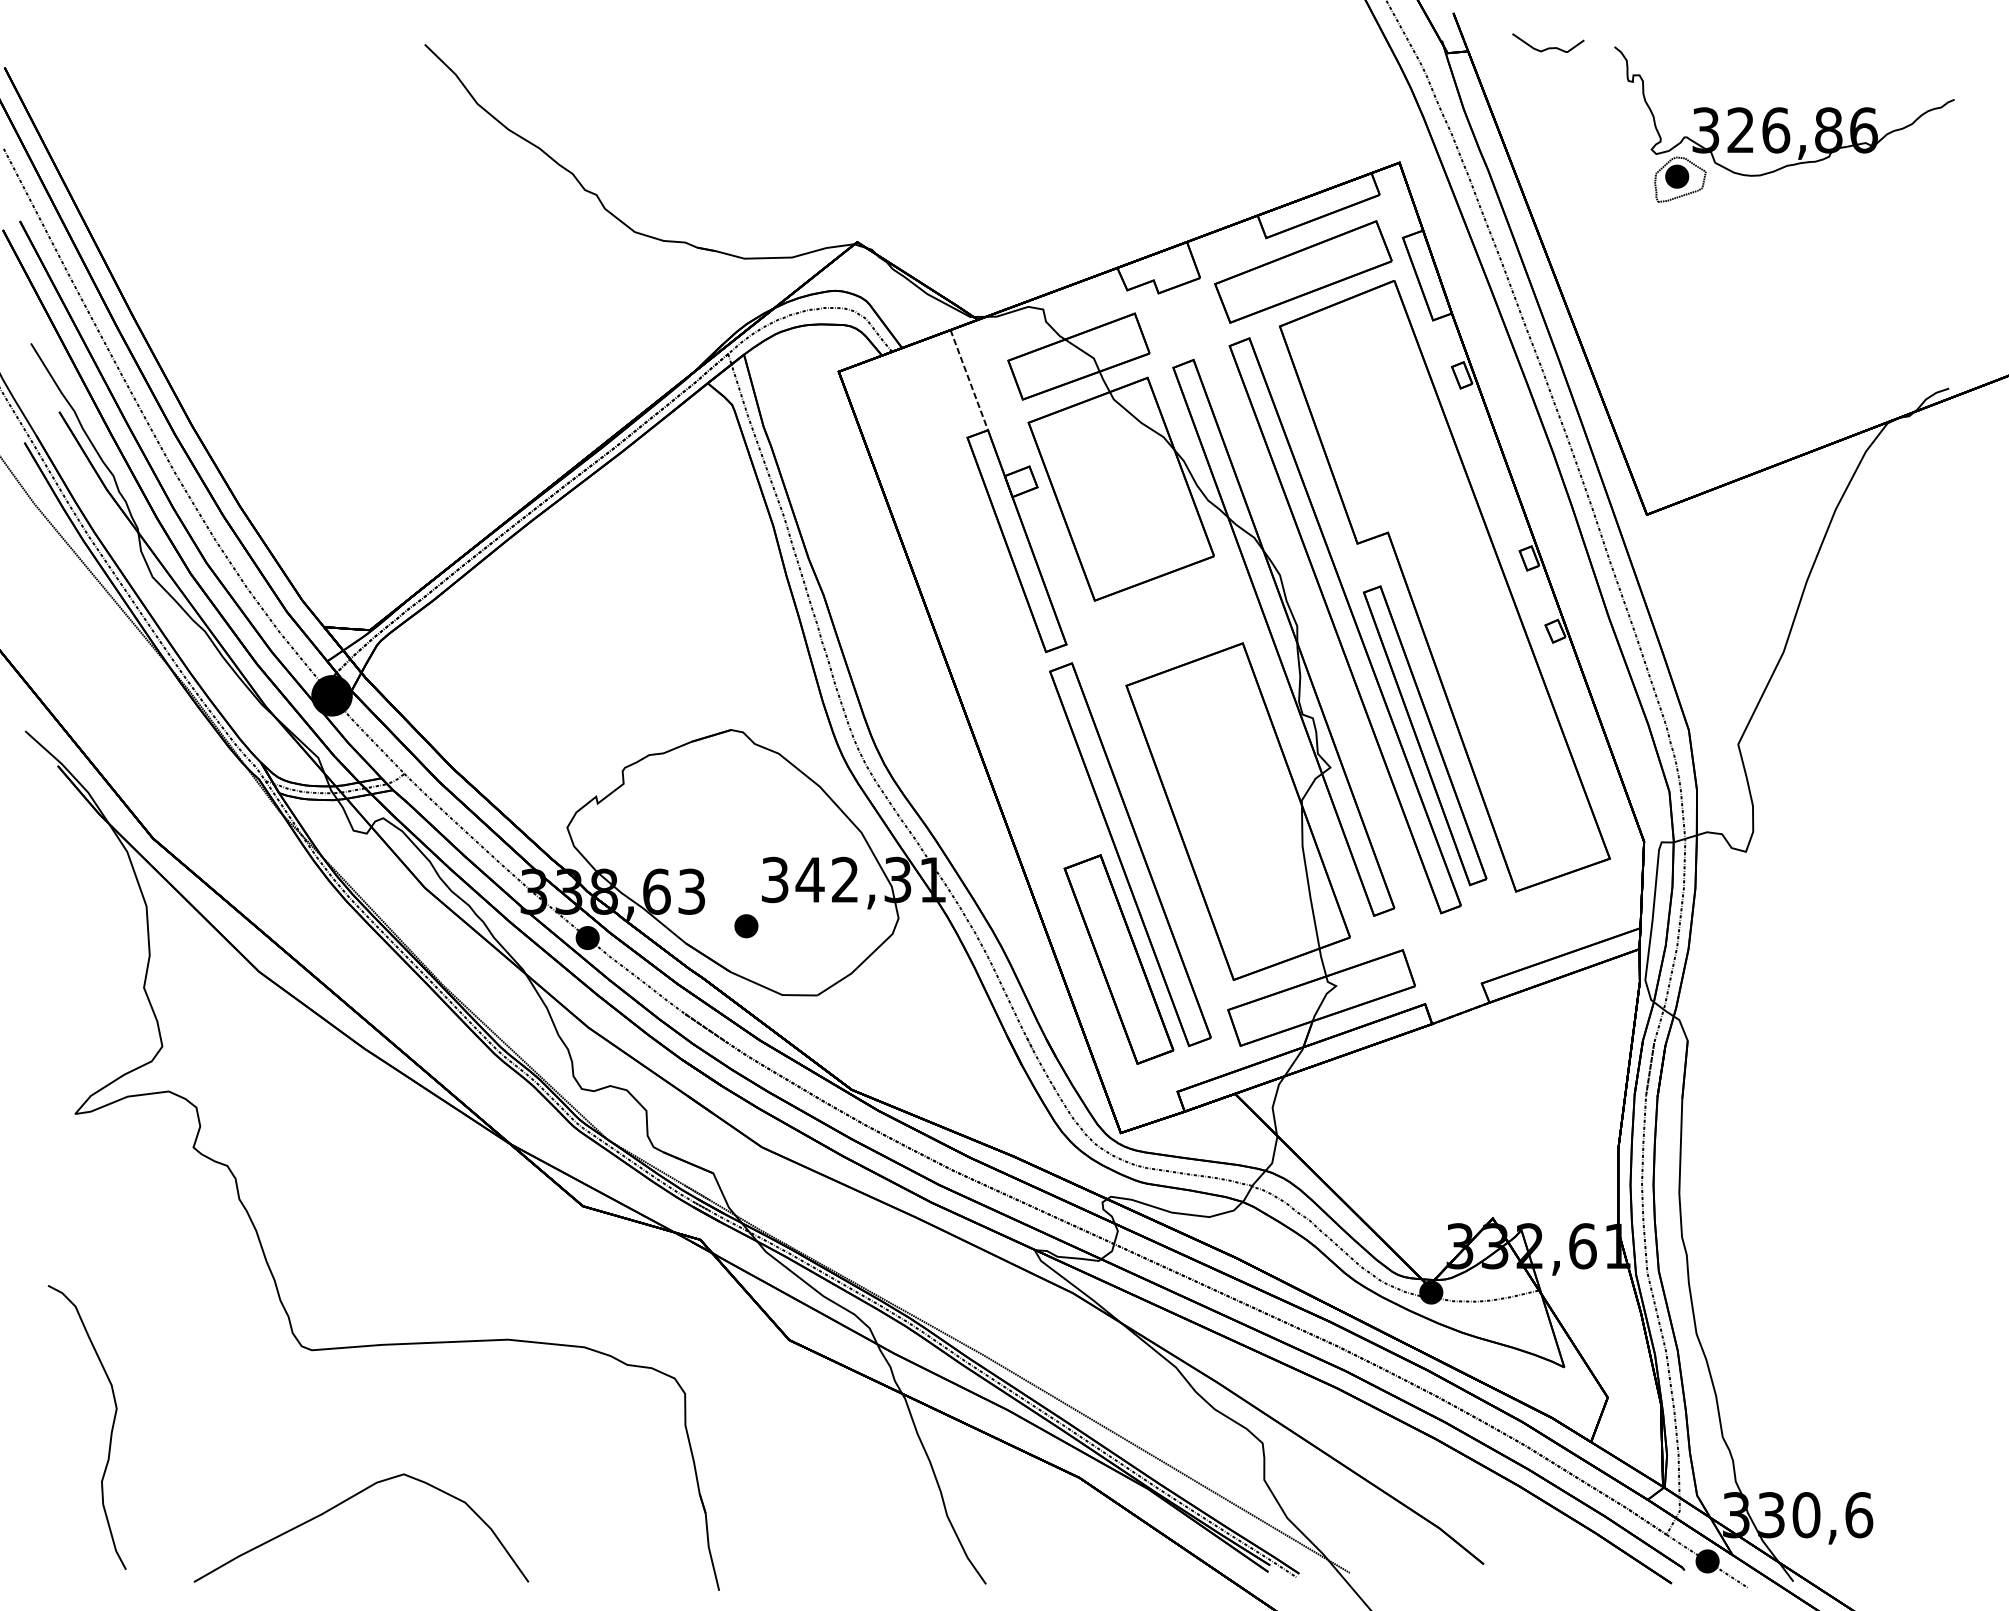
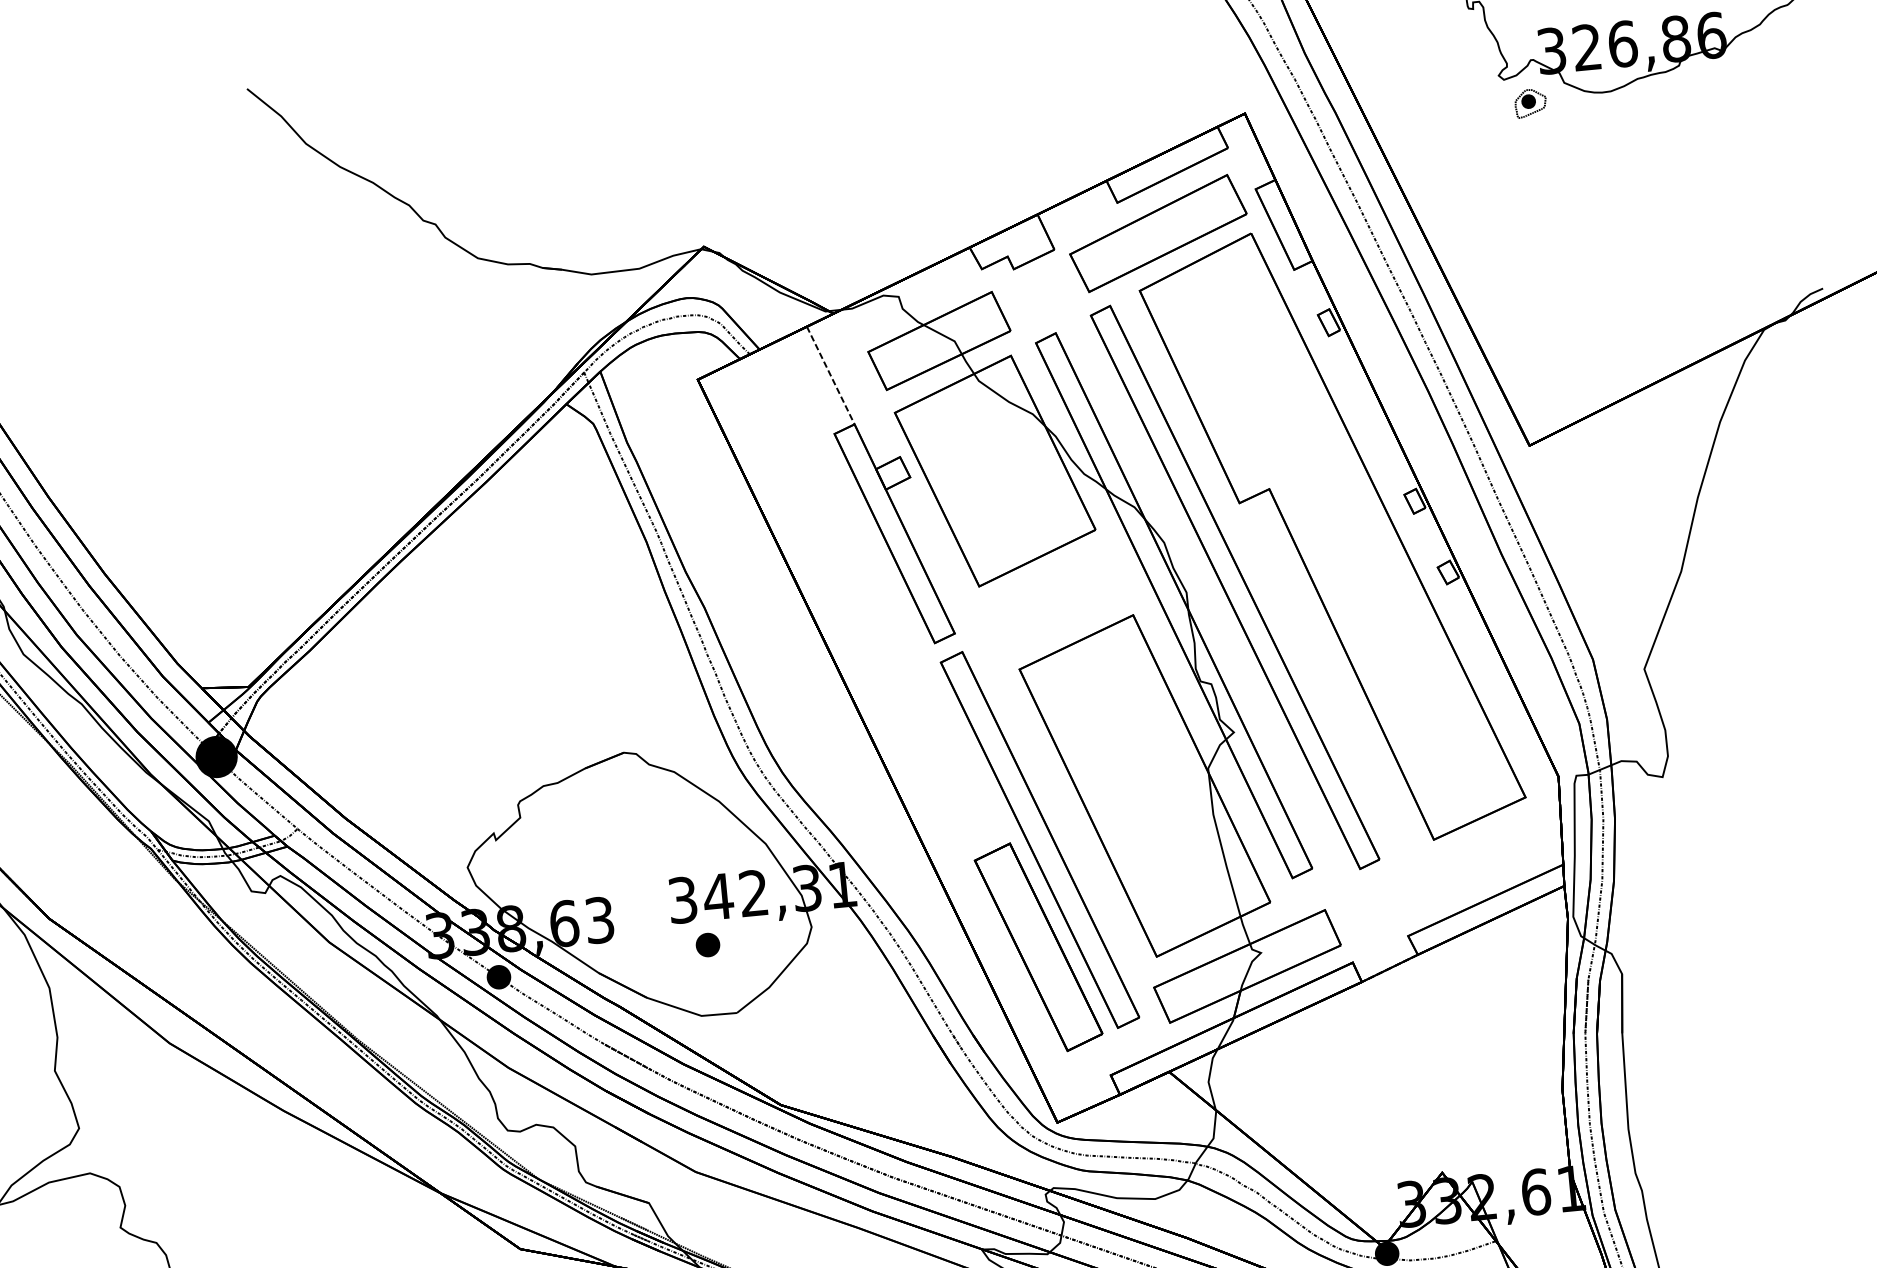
part: (1680, 179) -> (1530, 103), size x0.6
part: (1424, 735) -> (1325, 690), removed
part: (746, 926) -> (708, 945), moved

